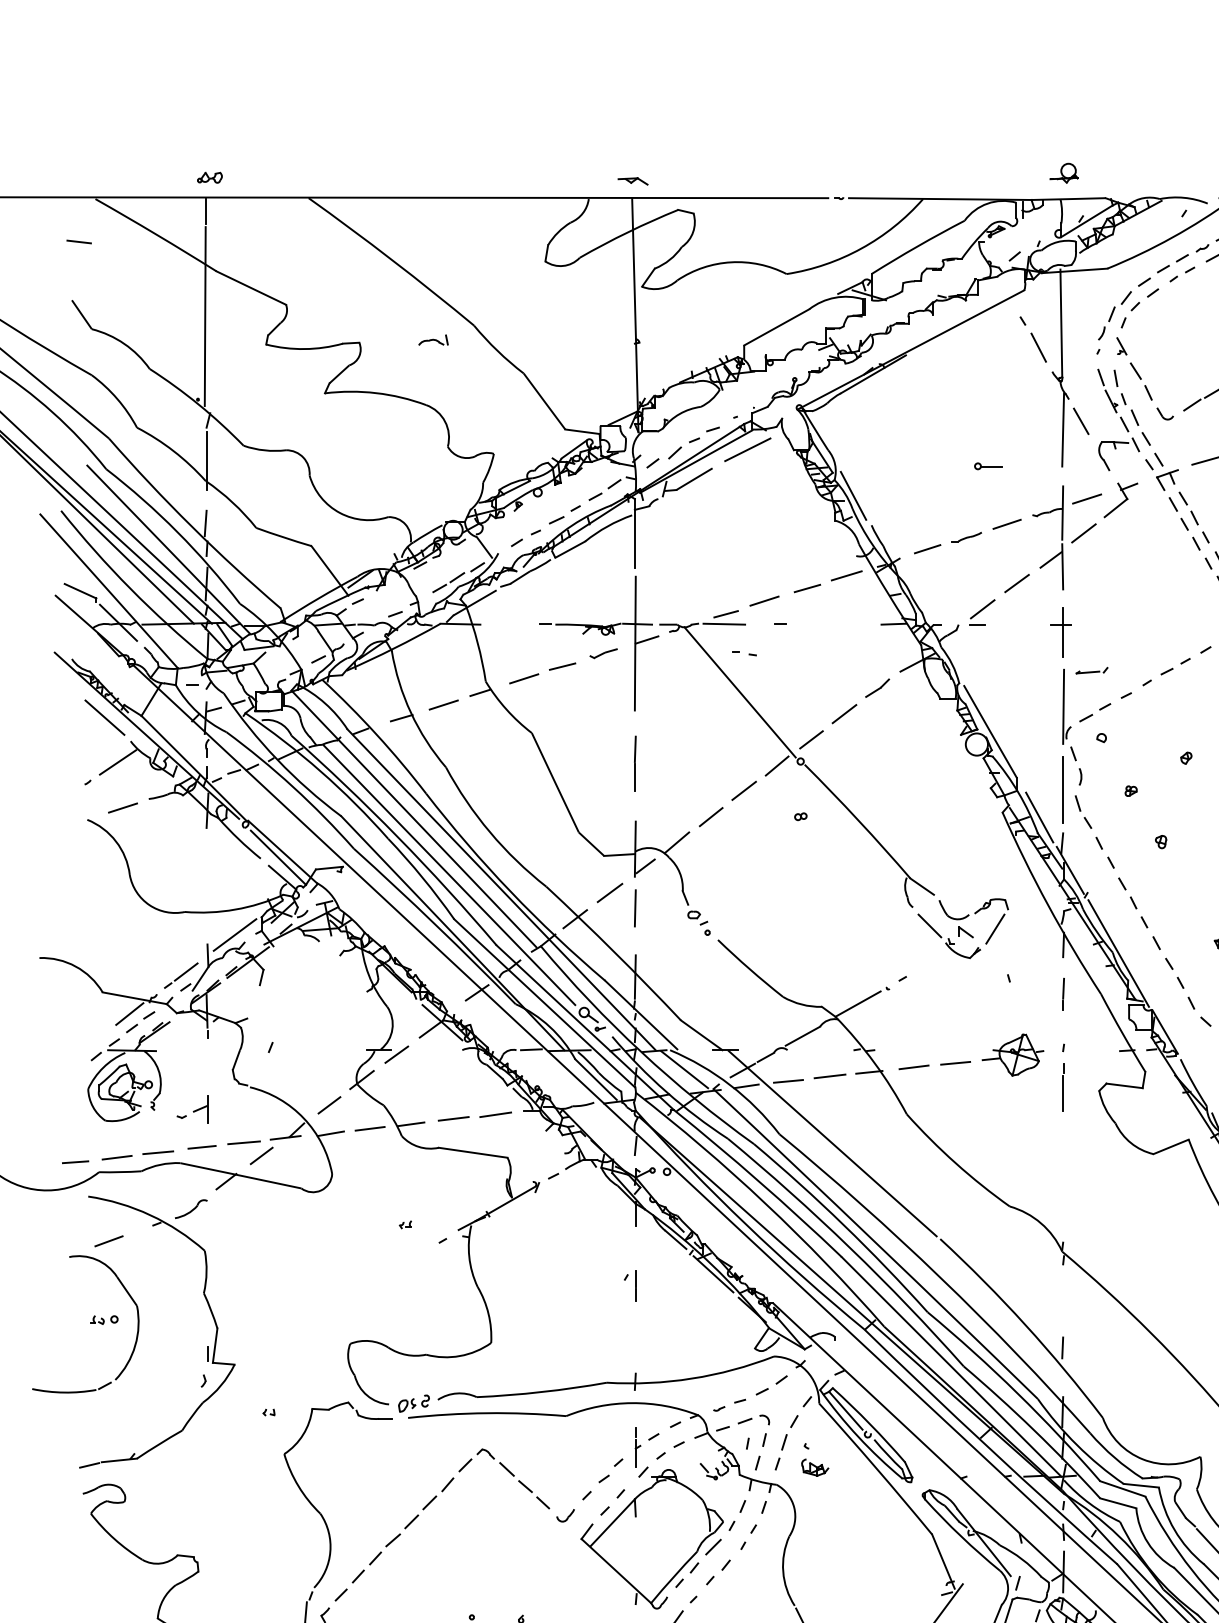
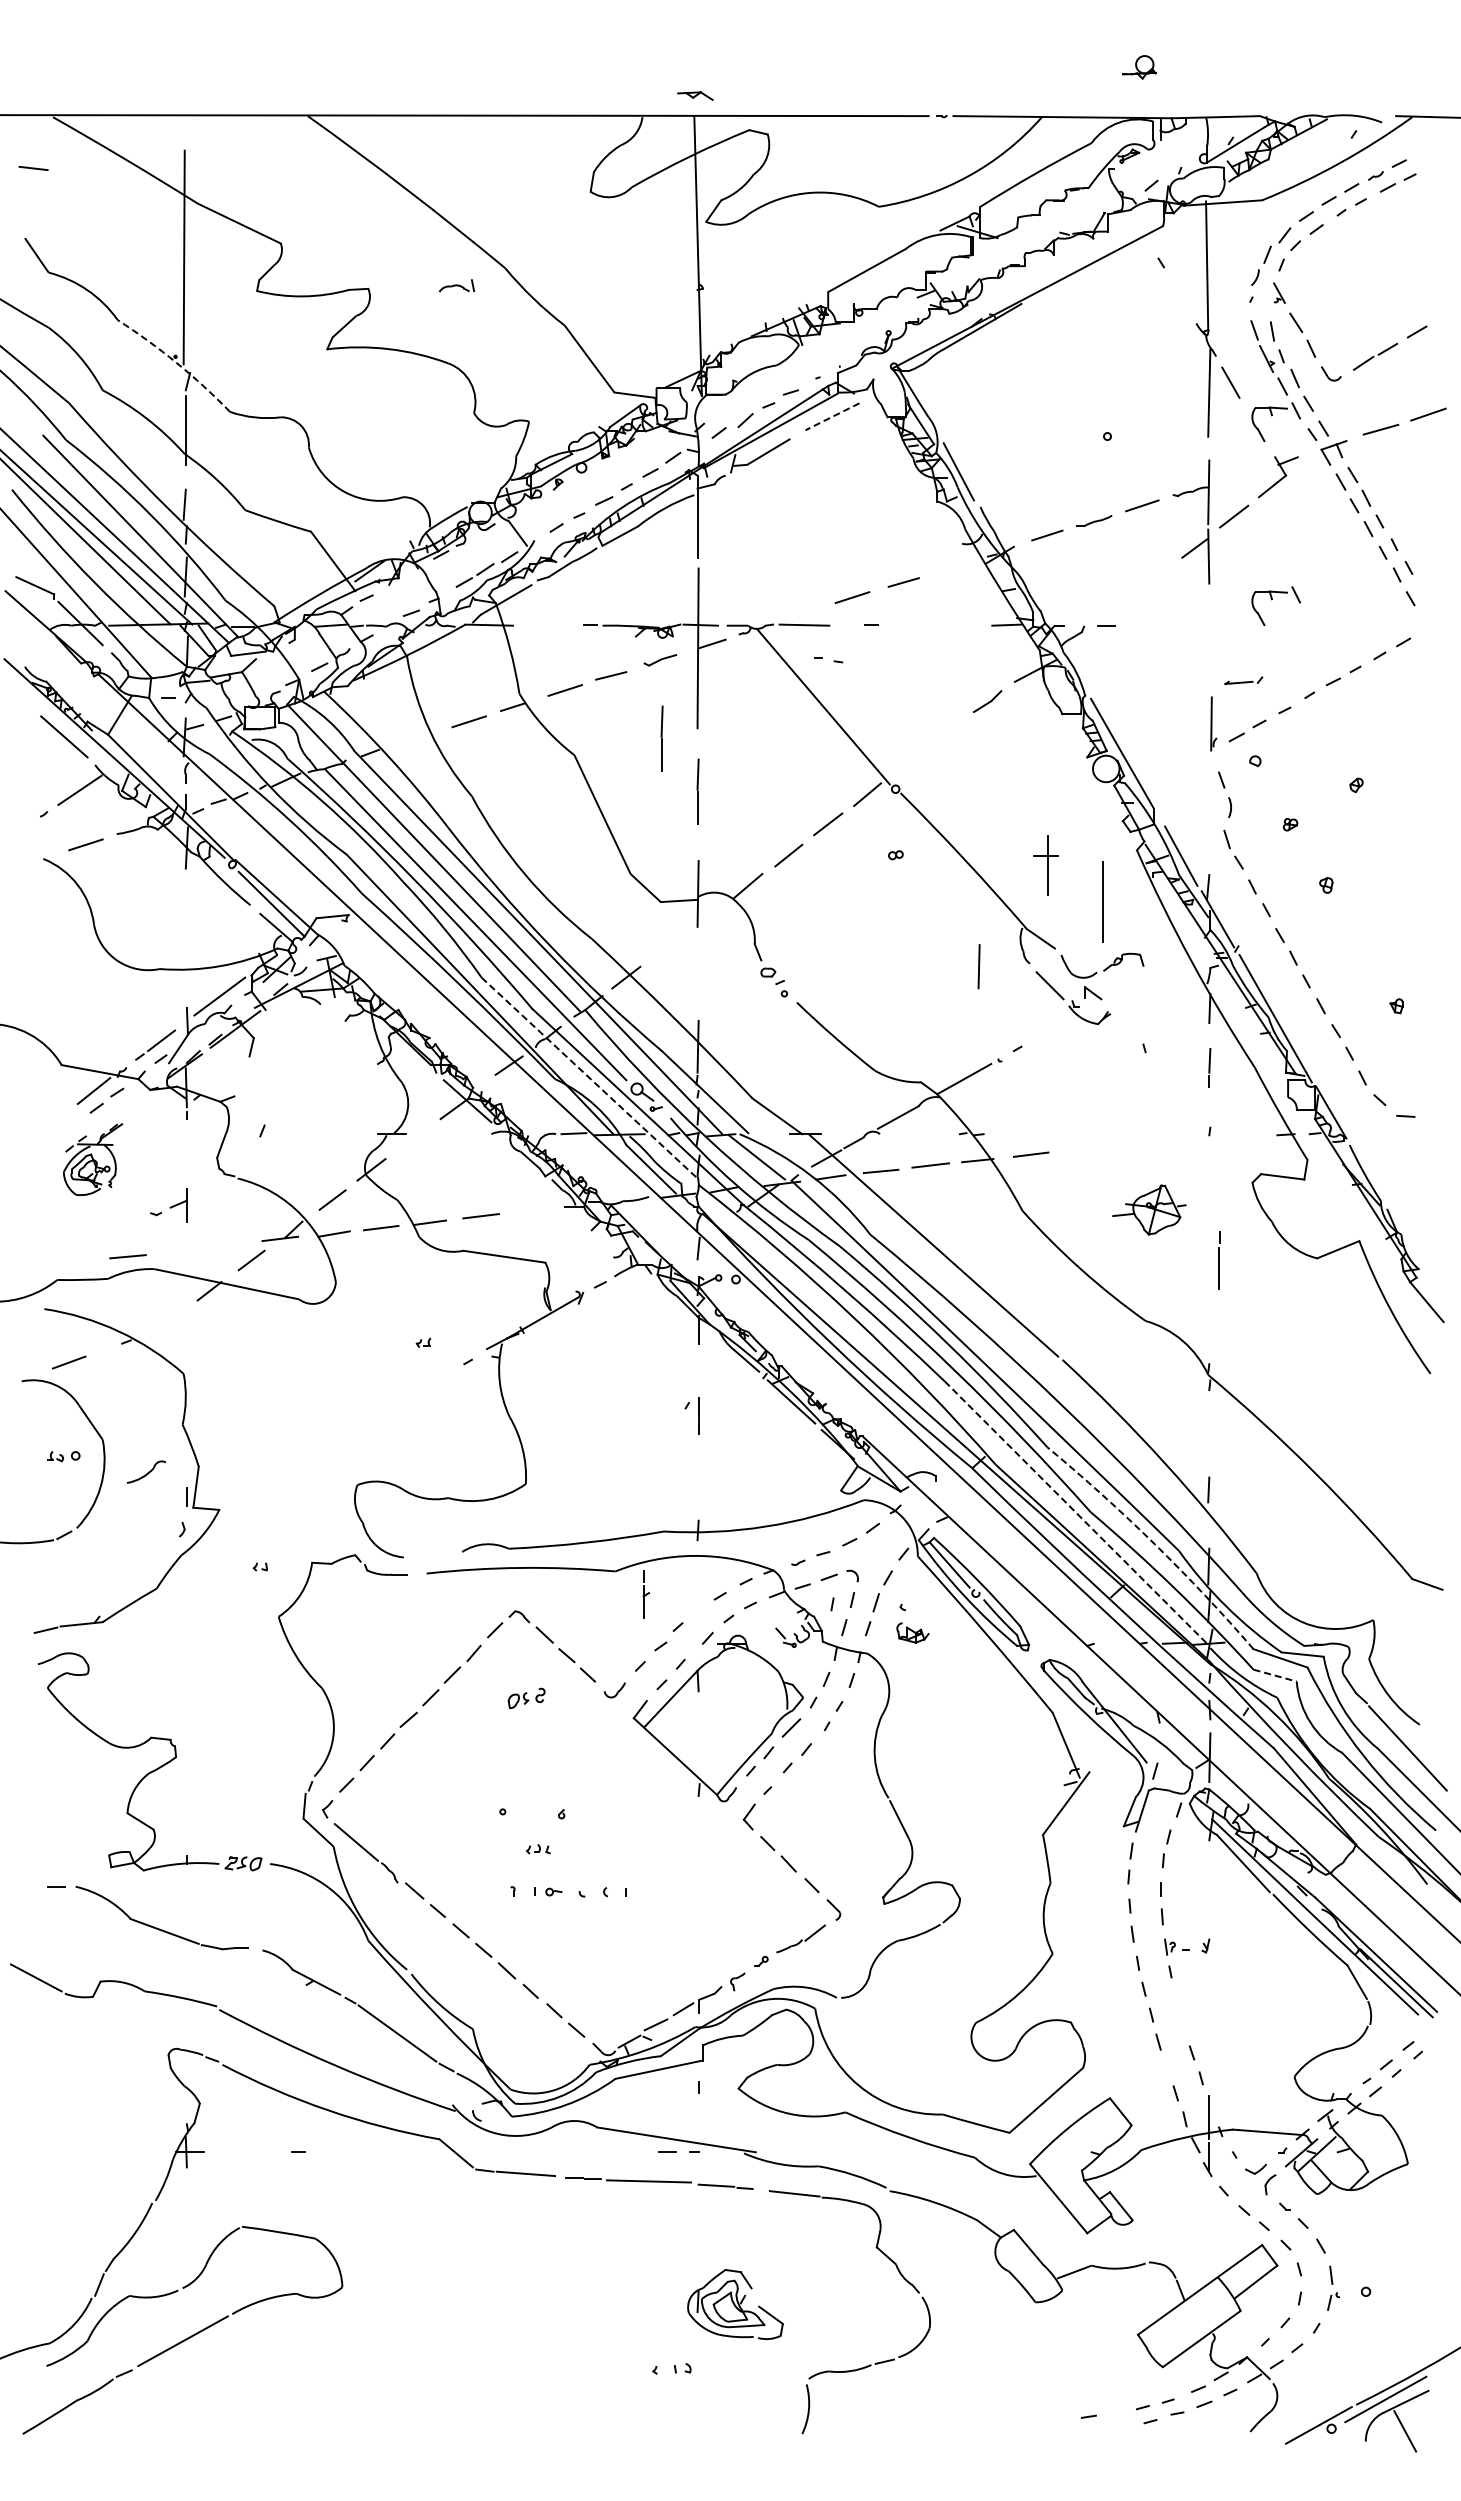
part: (1064, 173) -> (1139, 67), moved
part: (209, 177) -> (189, 91), removed
line: (205, 211) -> (184, 132), removed
line: (1038, 347) -> (1179, 294), removed
arc: (198, 404) -> (176, 362), solid -> dashed
line: (747, 450) -> (832, 417), solid -> dashed
line: (991, 466) -> (1123, 436), removed
line: (1086, 498) -> (1237, 475), removed
line: (846, 575) -> (950, 567), removed
line: (1017, 583) -> (1154, 576), removed
part: (1115, 603) -> (1271, 600), added
line: (982, 609) -> (1113, 607), removed
line: (726, 614) -> (806, 613), removed
part: (1060, 632) -> (1045, 865), moved
part: (1066, 706) -> (1213, 723), size x0.6
line: (844, 714) -> (948, 732), removed
line: (401, 718) -> (418, 737), removed
part: (604, 719) -> (661, 738), added
line: (811, 739) -> (908, 763), removed
line: (1062, 789) -> (1102, 901), moved
line: (645, 866) -> (710, 914), removed
line: (609, 893) -> (667, 946), removed
line: (634, 908) -> (978, 966), moved
line: (995, 929) -> (1128, 989), removed
line: (544, 1003) -> (589, 1078), solid -> dashed
line: (396, 1054) -> (412, 1139), removed
part: (1013, 1054) -> (1149, 1209), moved
line: (955, 1063) -> (1080, 1149), removed
part: (128, 1071) -> (92, 1159), size x0.6
line: (1063, 1087) -> (1219, 1260), moved
line: (495, 1114) -> (530, 1211), removed
line: (243, 1142) -> (230, 1244), removed
line: (202, 1146) -> (180, 1249), removed
line: (116, 1157) -> (78, 1262), removed
line: (75, 1161) -> (29, 1267), removed
part: (191, 1208) -> (146, 1471), moved
line: (951, 1366) -> (1075, 1512), solid -> dashed
arc: (1017, 1393) -> (1154, 1544), solid -> dashed
part: (413, 1402) -> (526, 1697), moved
part: (638, 1447) -> (646, 1594), moved
line: (1118, 1503) -> (1275, 1675), solid -> dashed

